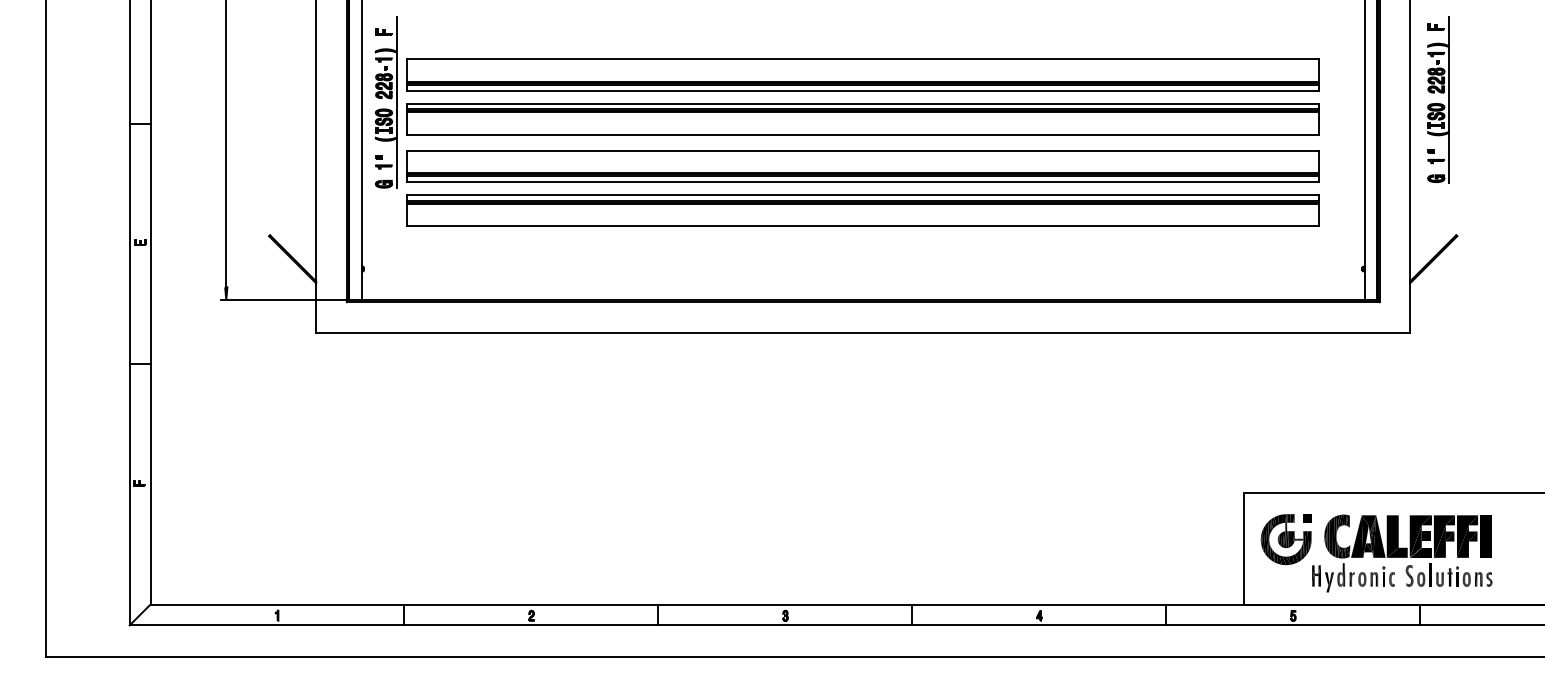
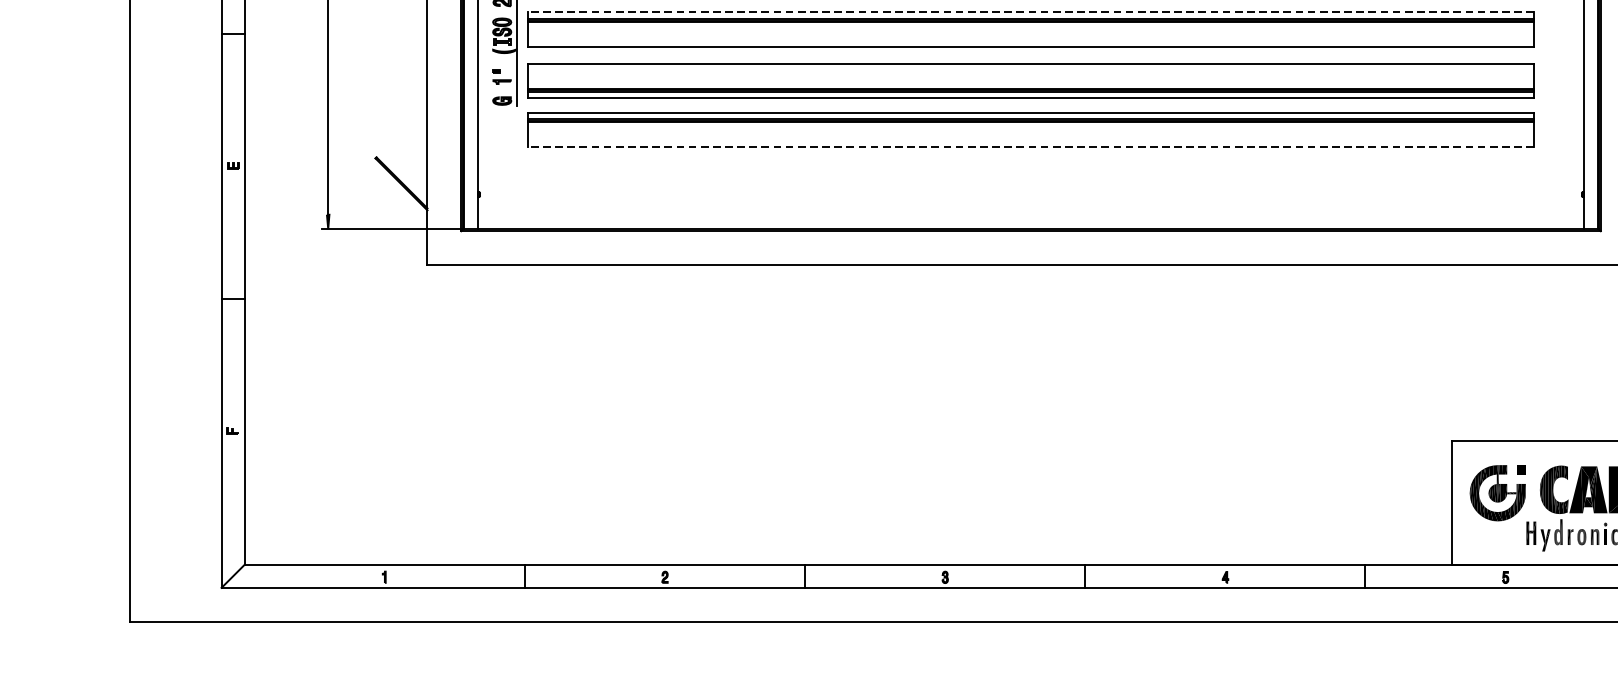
line: (863, 103) -> (1031, 11), solid -> dashed
line: (863, 226) -> (1031, 147), solid -> dashed

